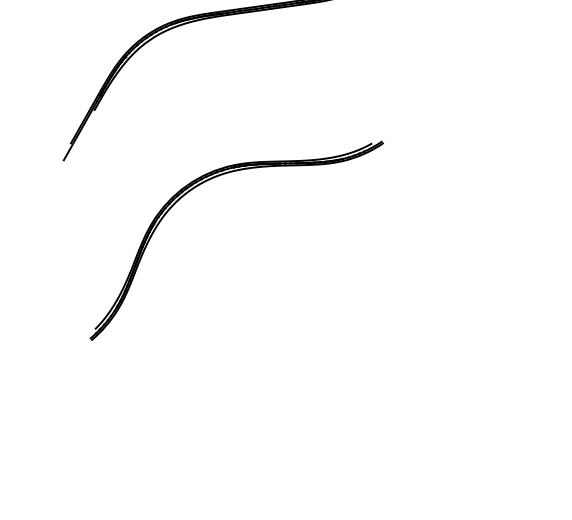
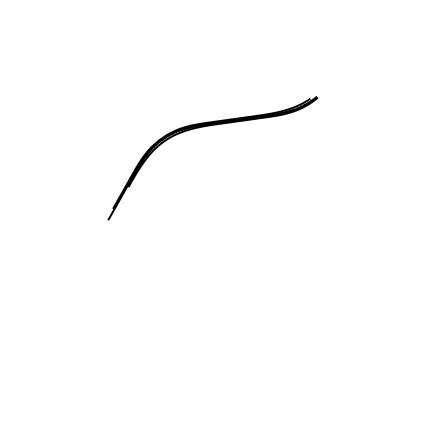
part: (208, 181) -> (203, 233), removed

